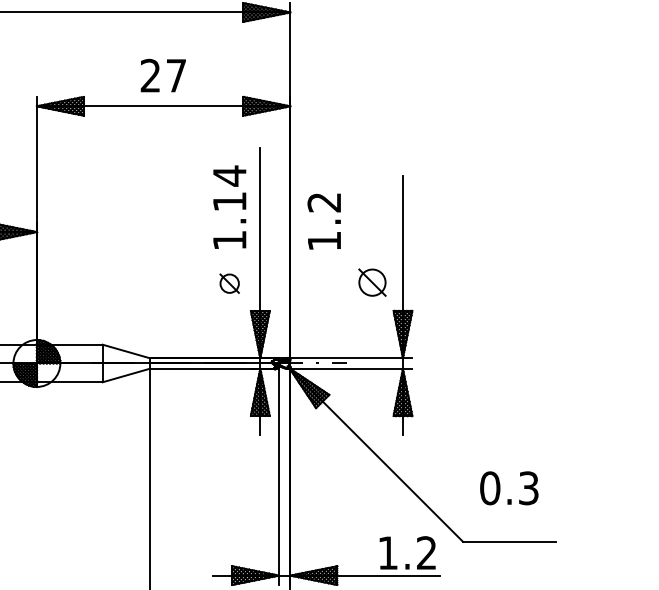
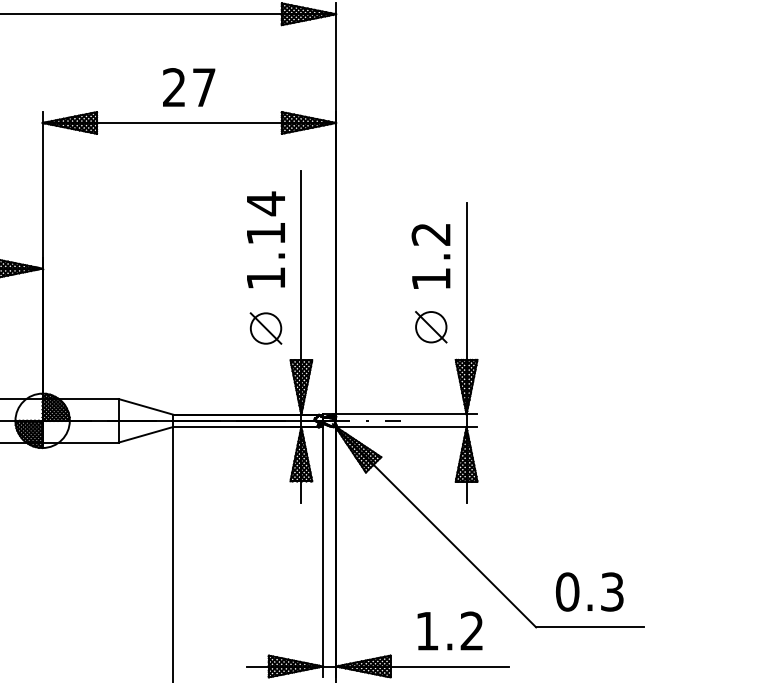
text: (323, 221) -> (430, 256), moved
part: (229, 283) -> (265, 328), size x1.43
text: (509, 488) -> (589, 592), moved
text: (407, 552) -> (449, 630), moved

